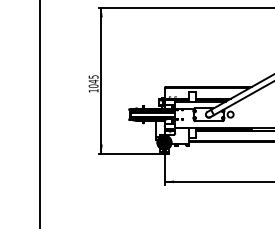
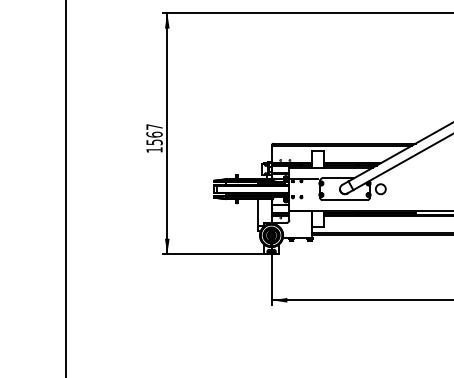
text: (93, 81) -> (154, 134), 1045 -> 1567

